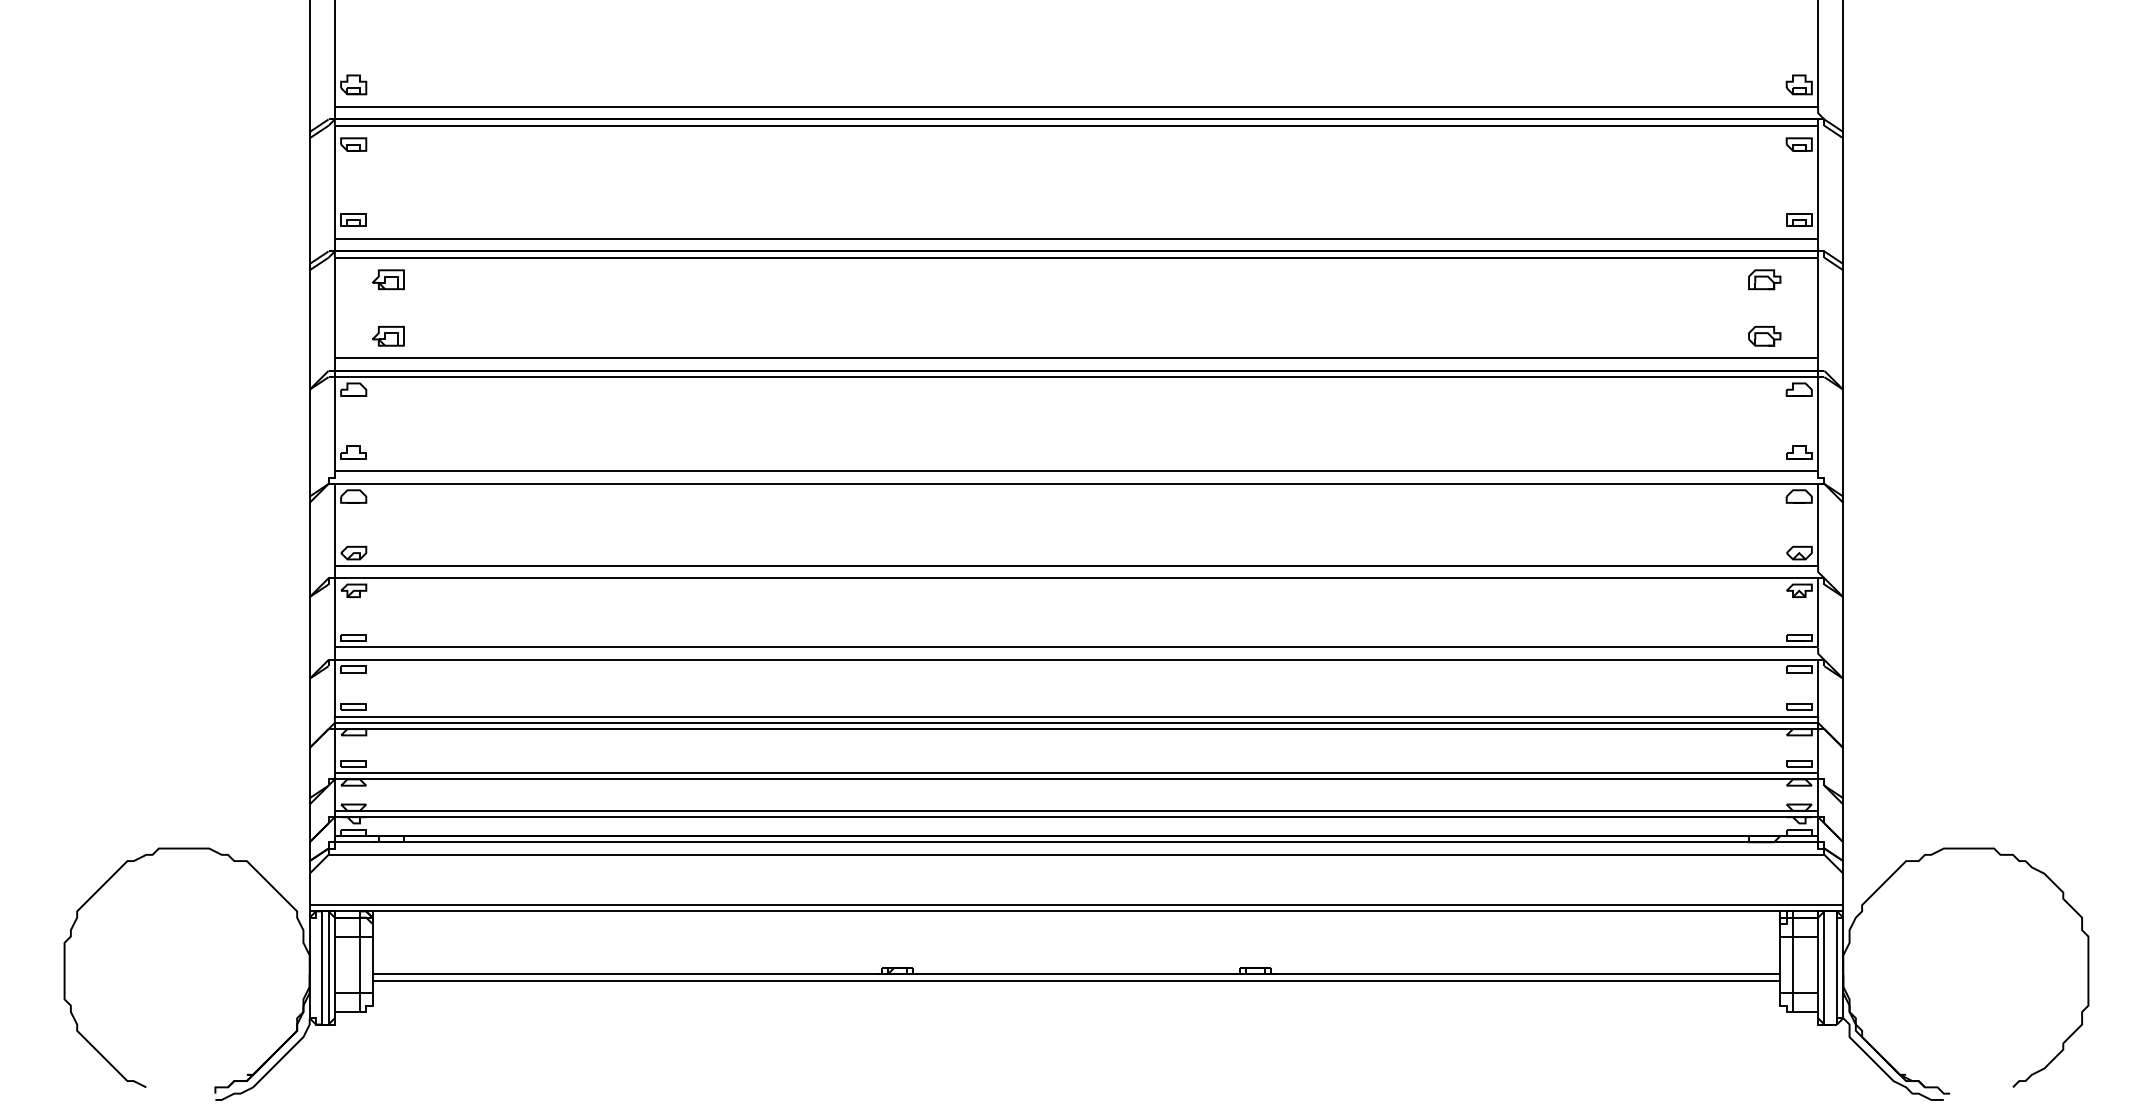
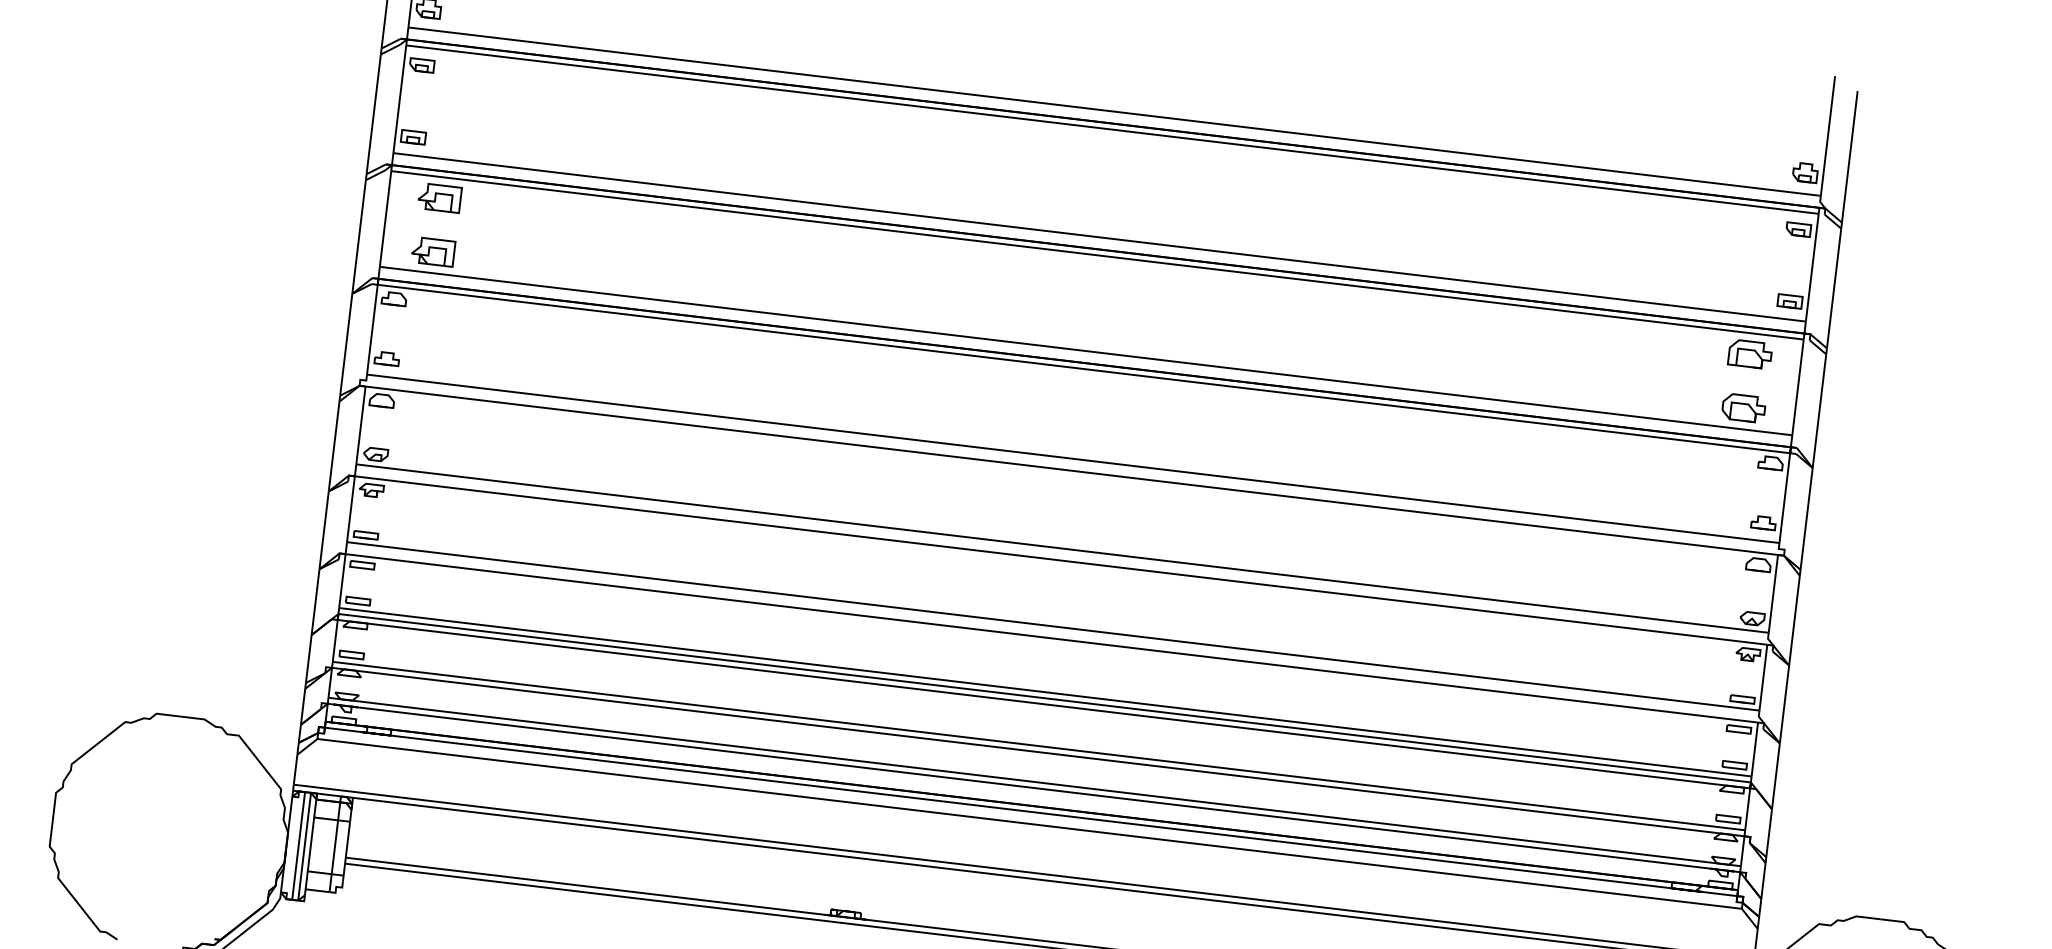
part: (388, 279) -> (439, 197), size x1.4
part: (1764, 279) -> (1750, 354), size x1.4
part: (388, 336) -> (433, 252), size x1.4
part: (1764, 336) -> (1743, 408), size x1.4

